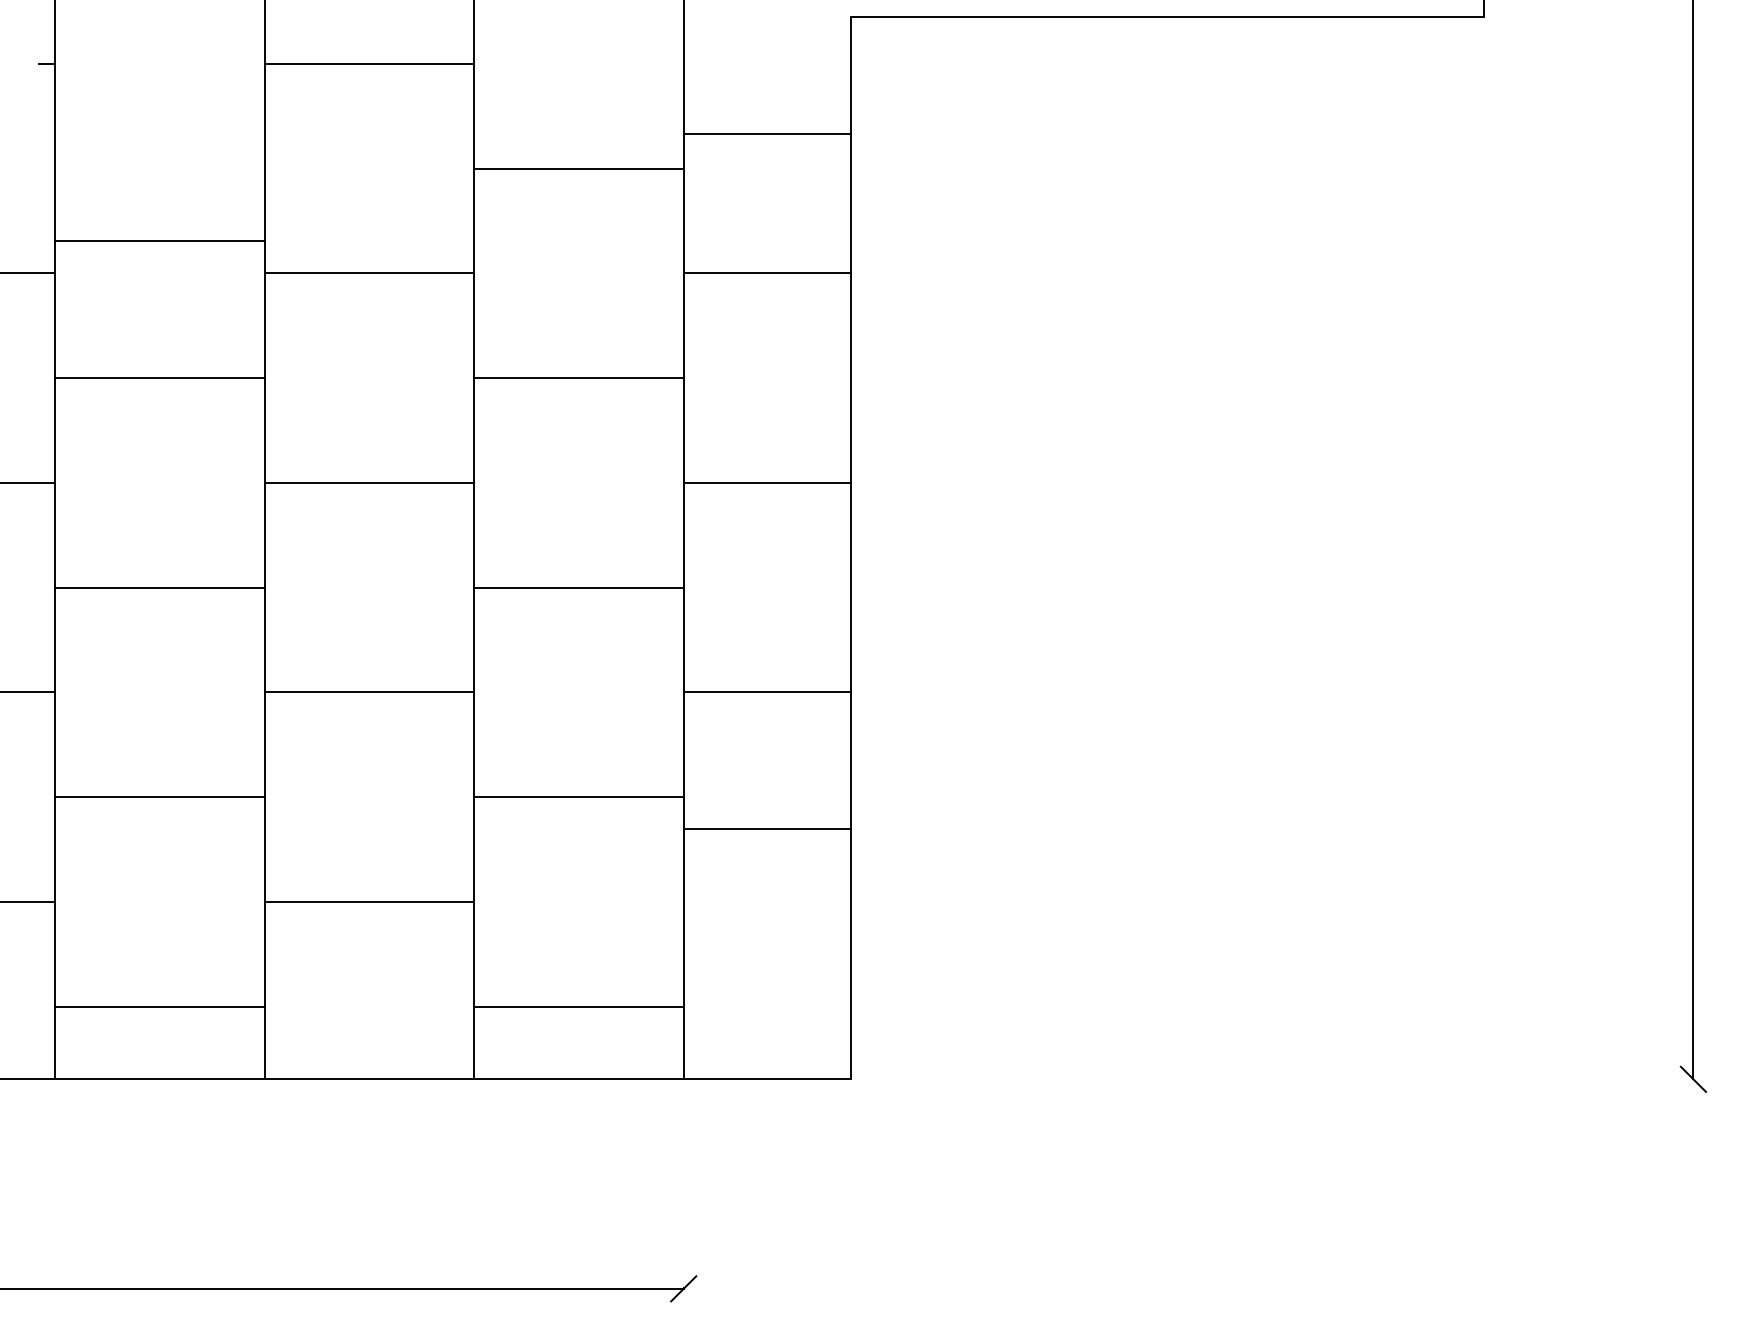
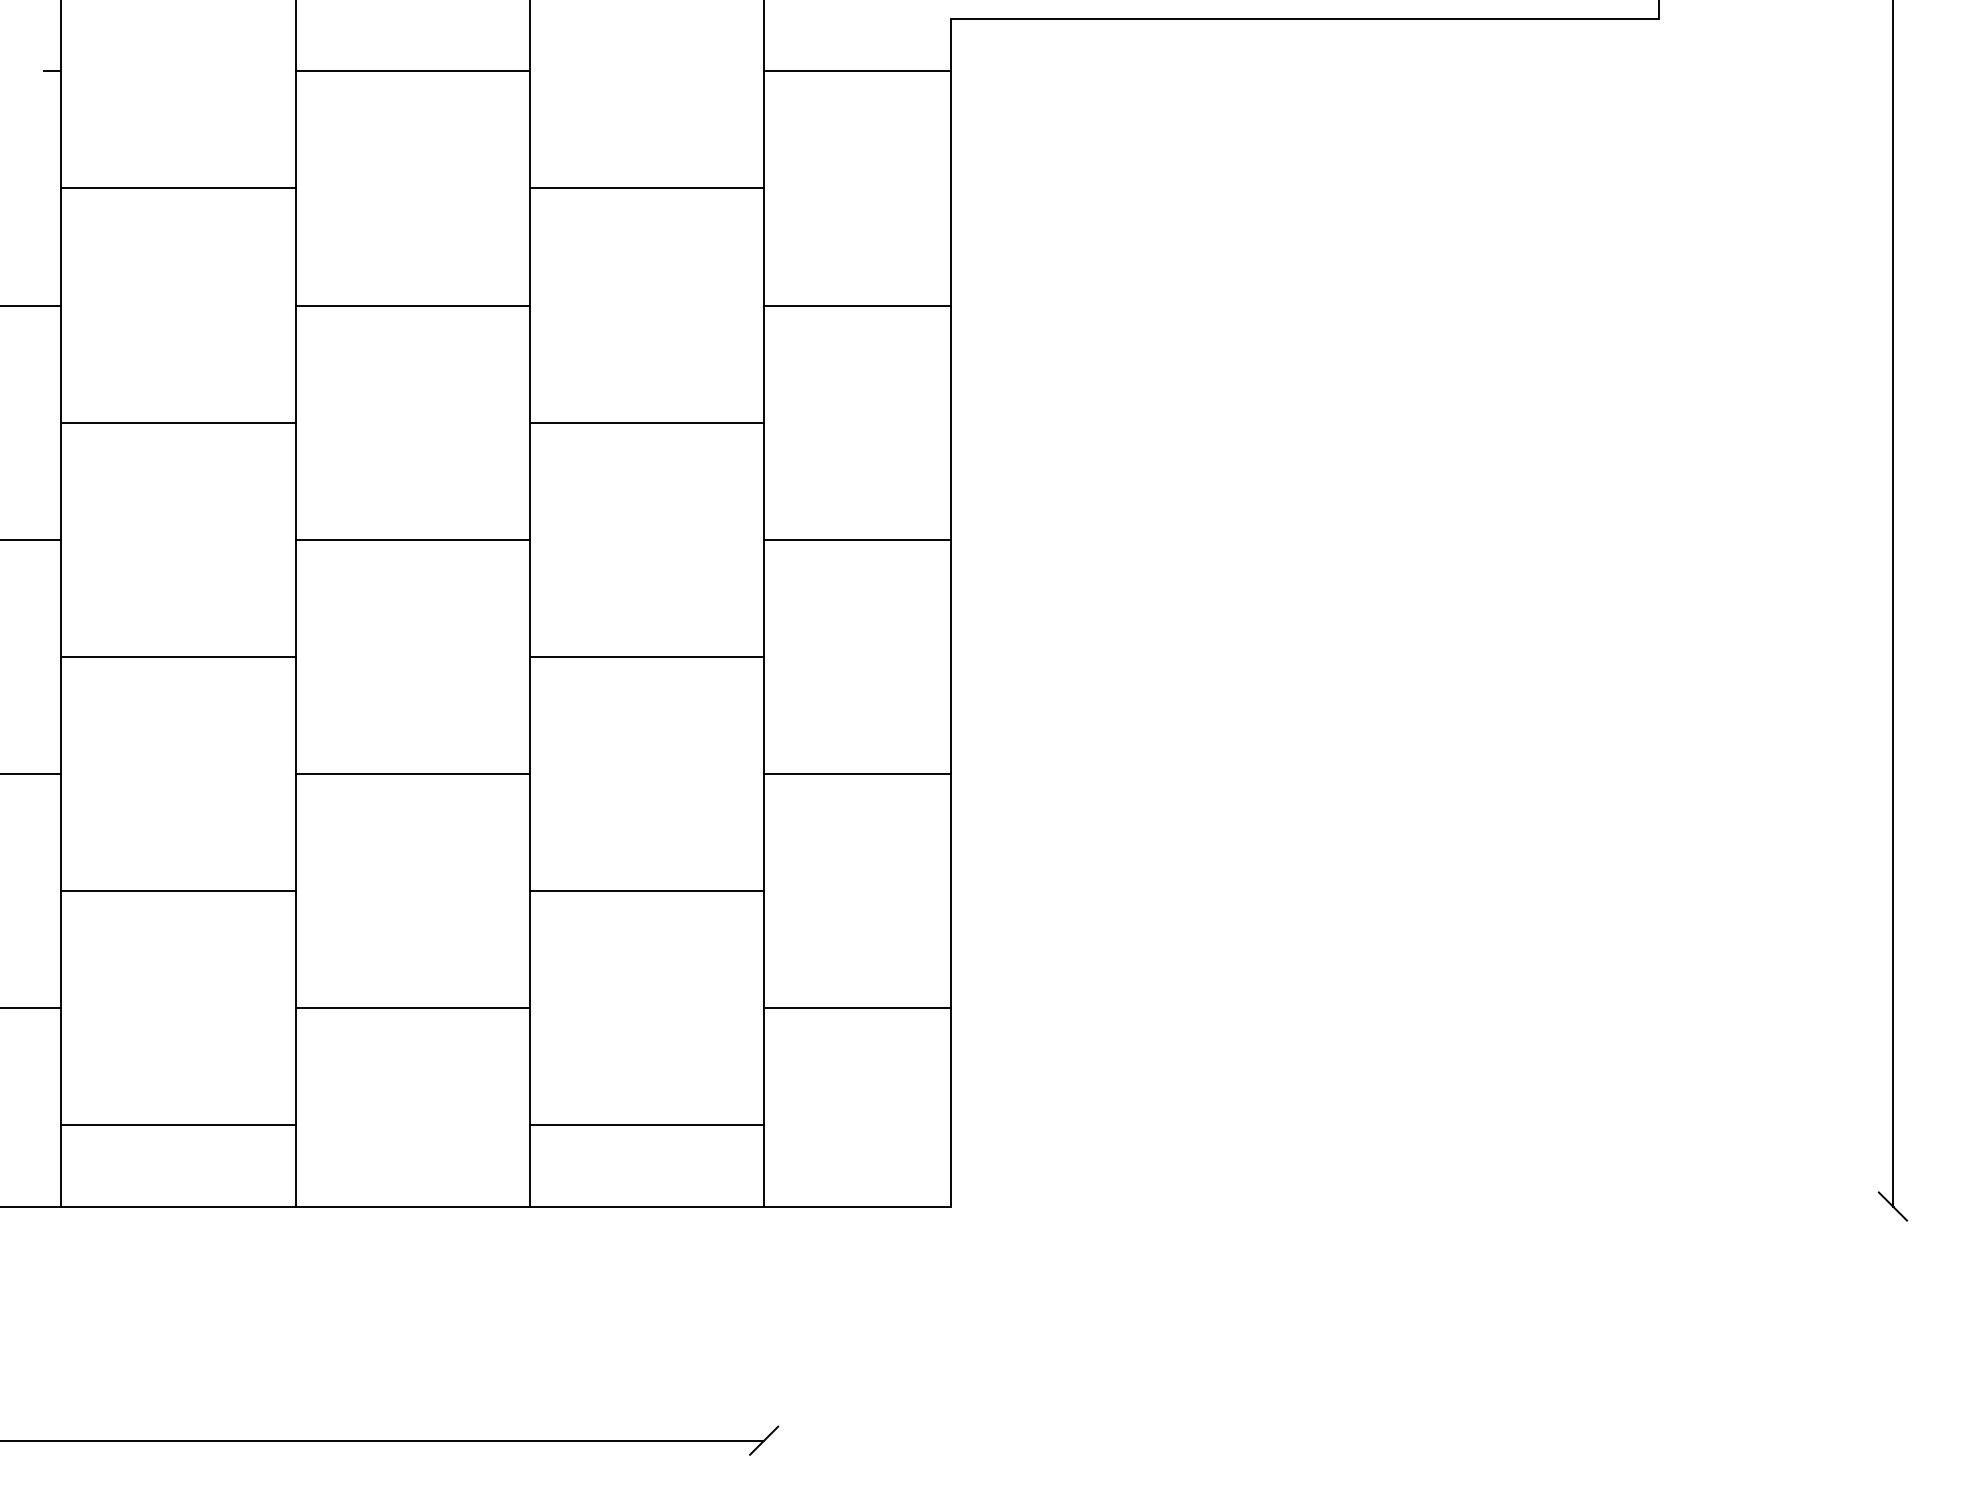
line: (767, 133) -> (857, 71), moved
line: (159, 241) -> (178, 188), moved
line: (767, 829) -> (857, 1008), moved

